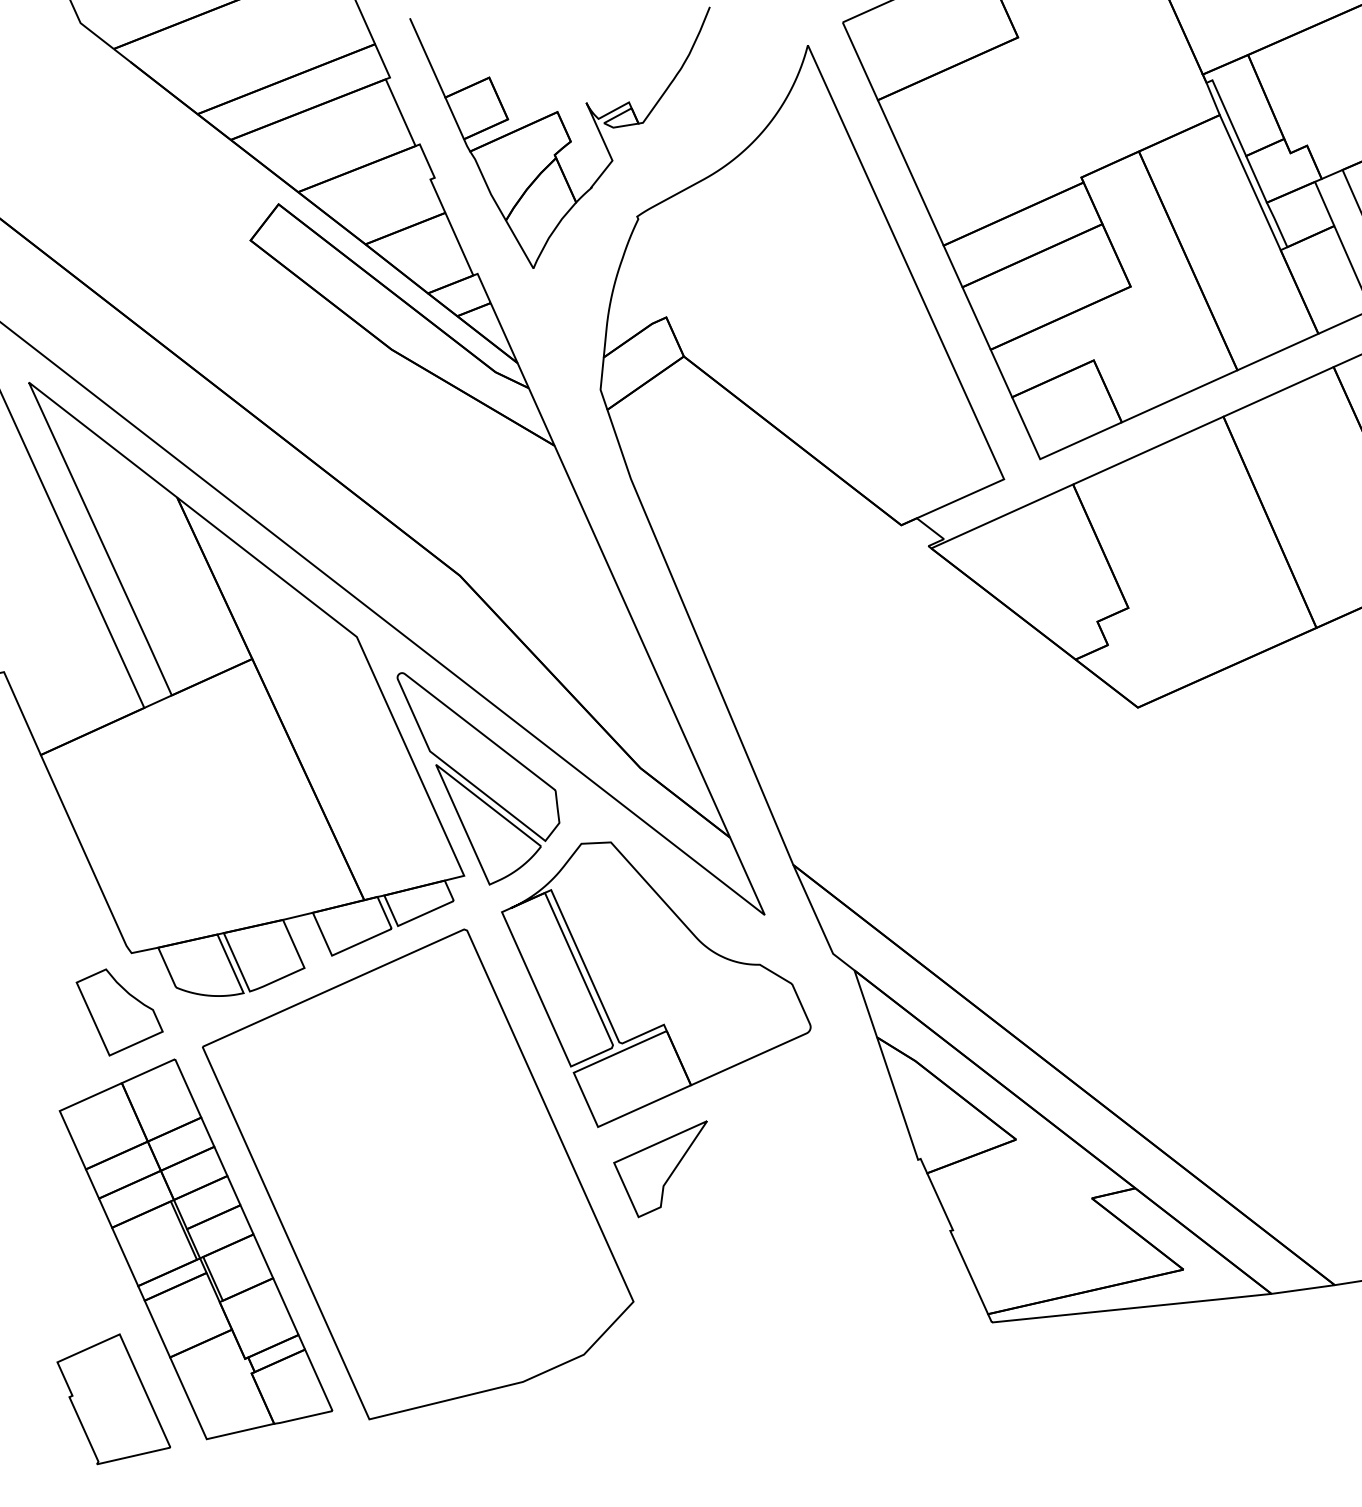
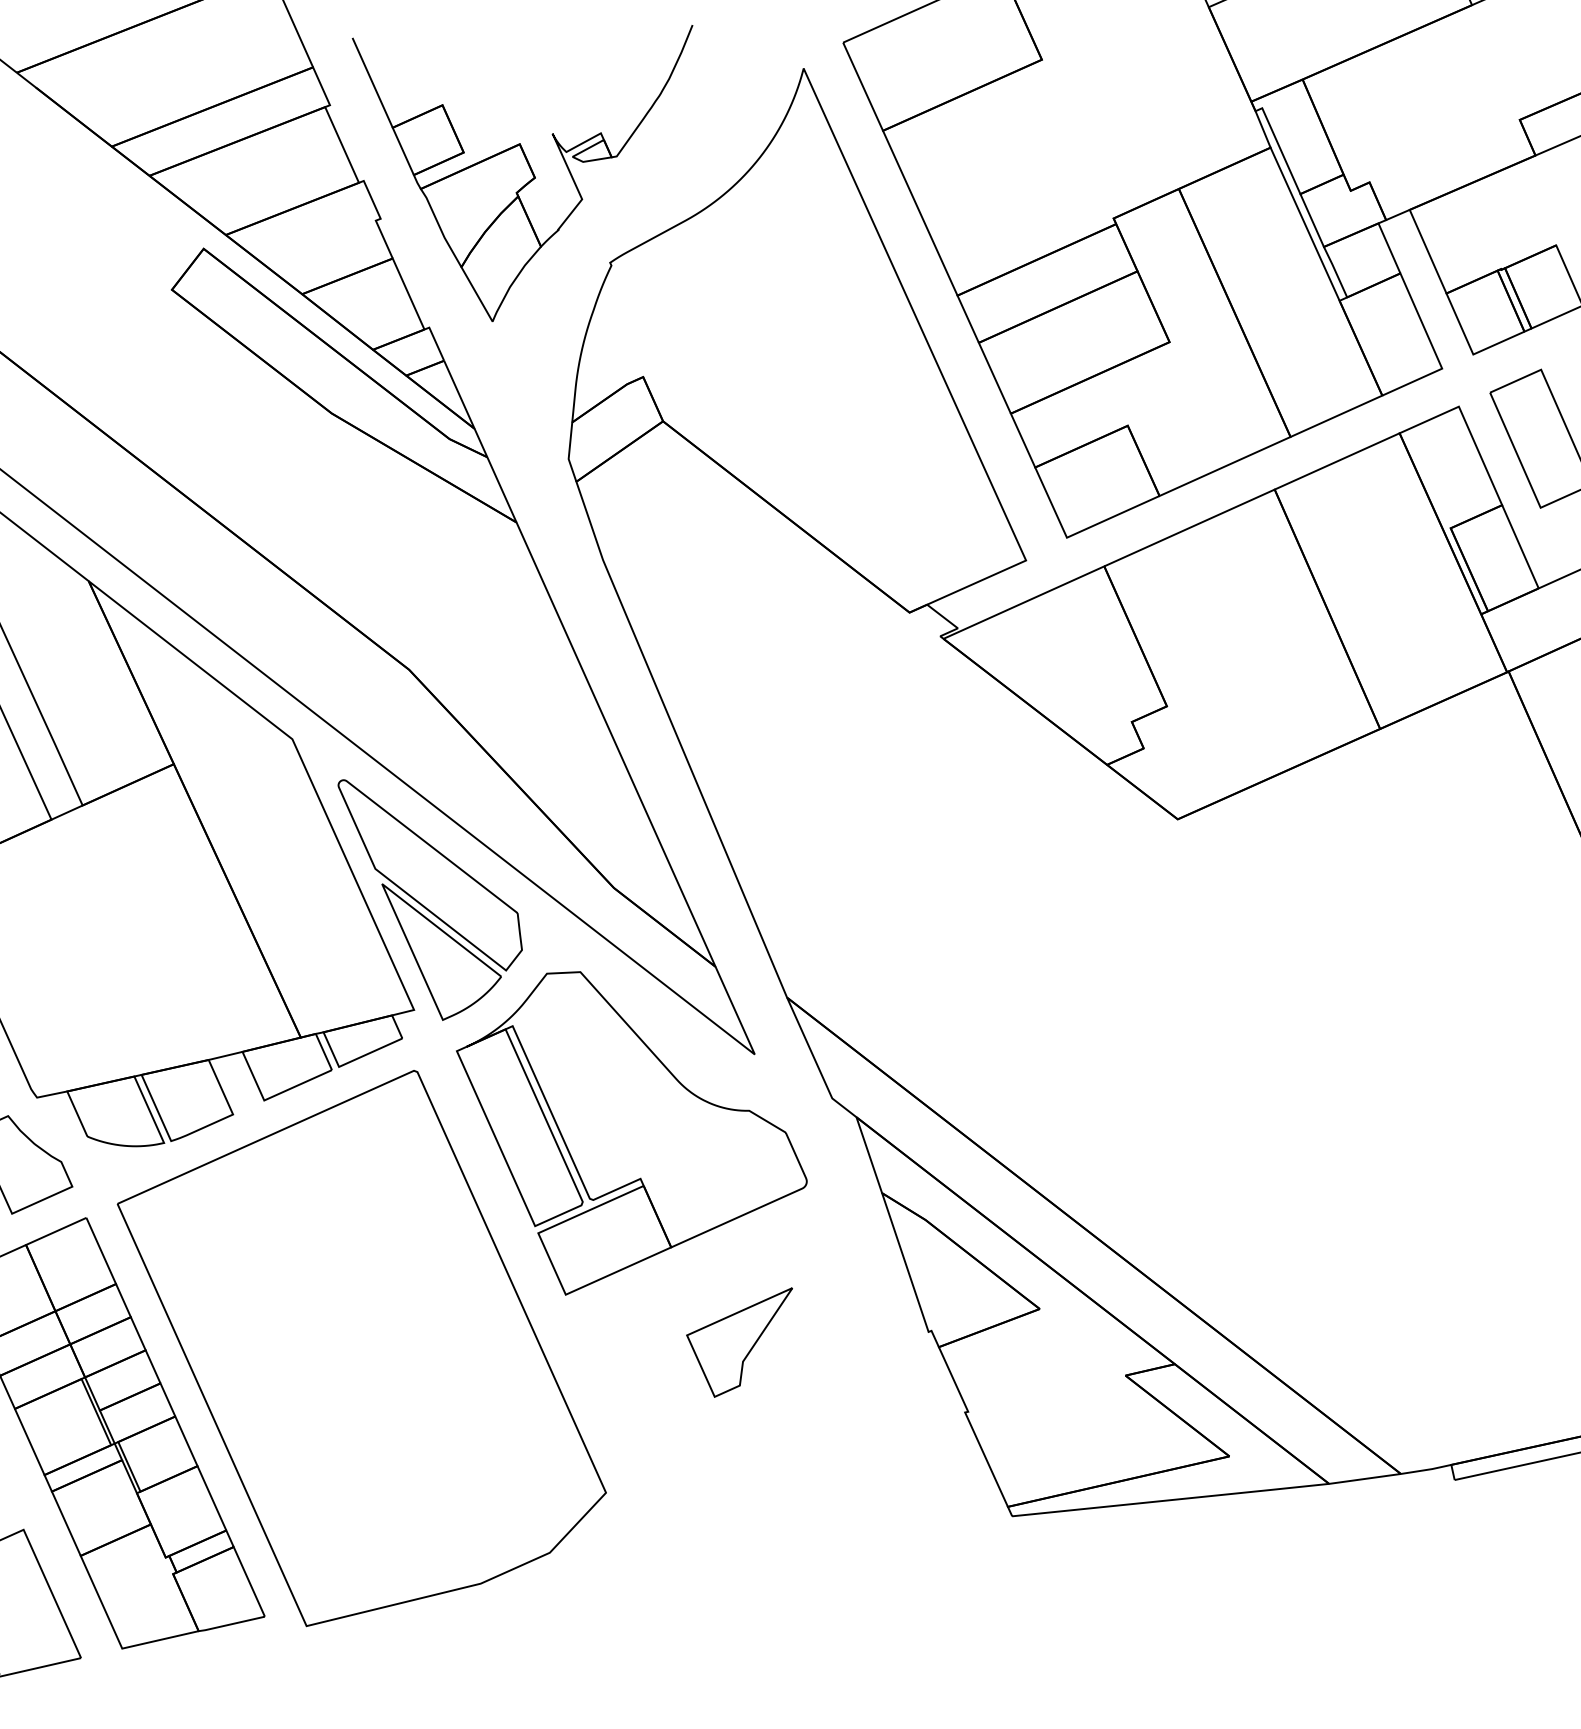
part: (660, 1169) -> (739, 1342), moved

